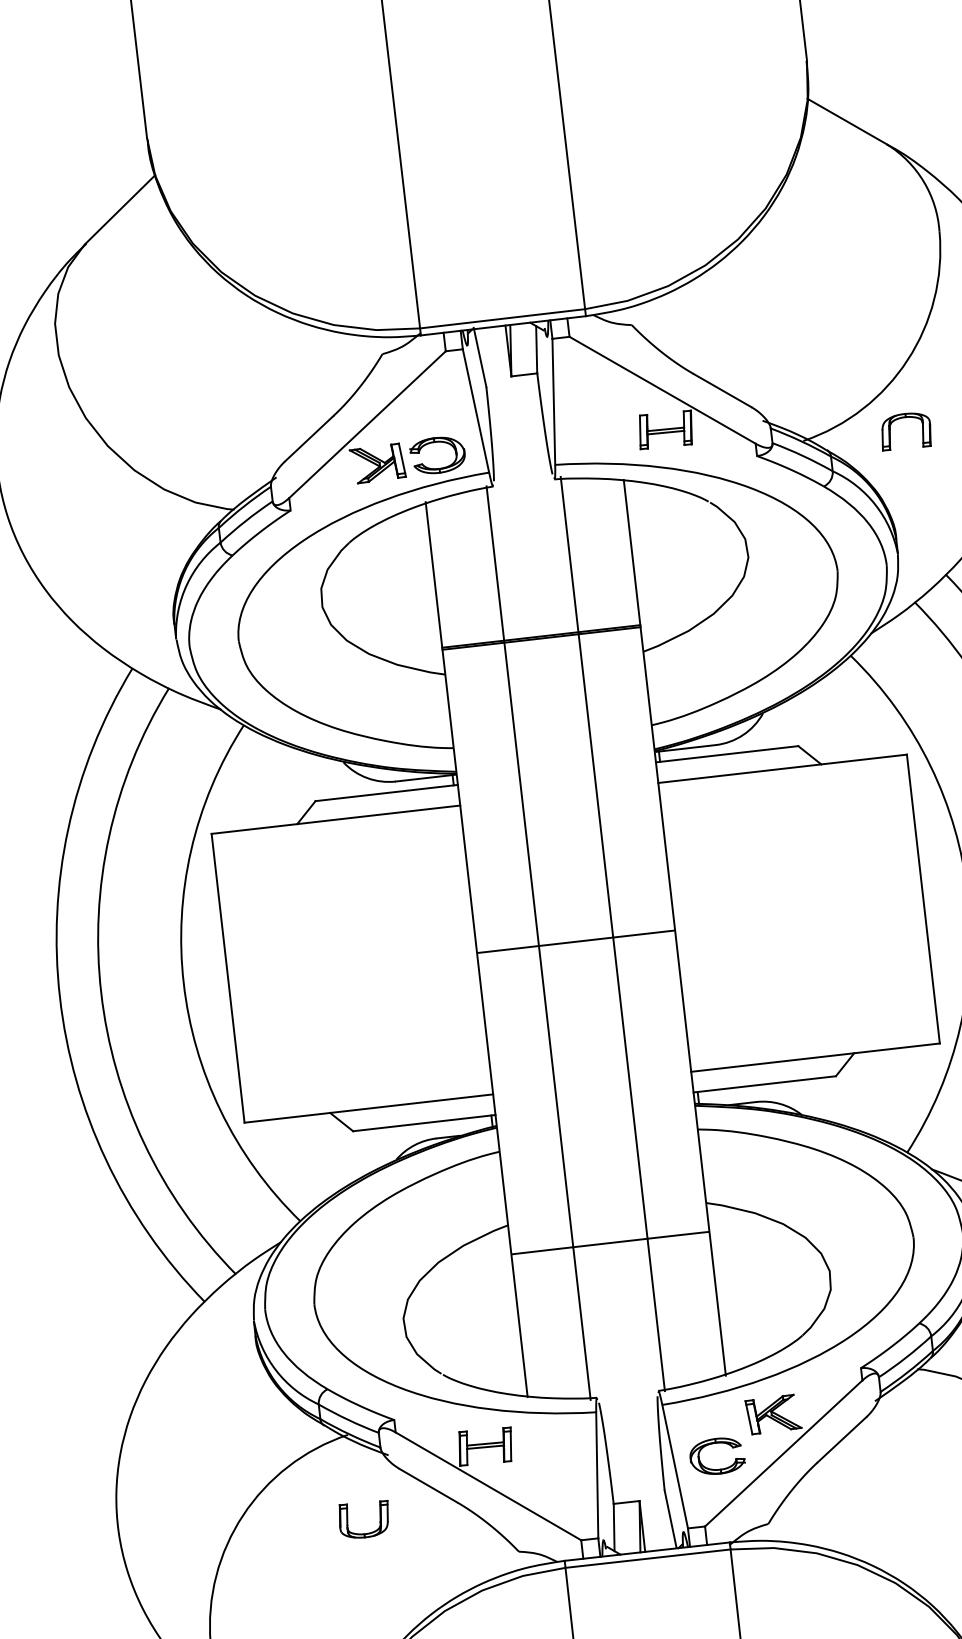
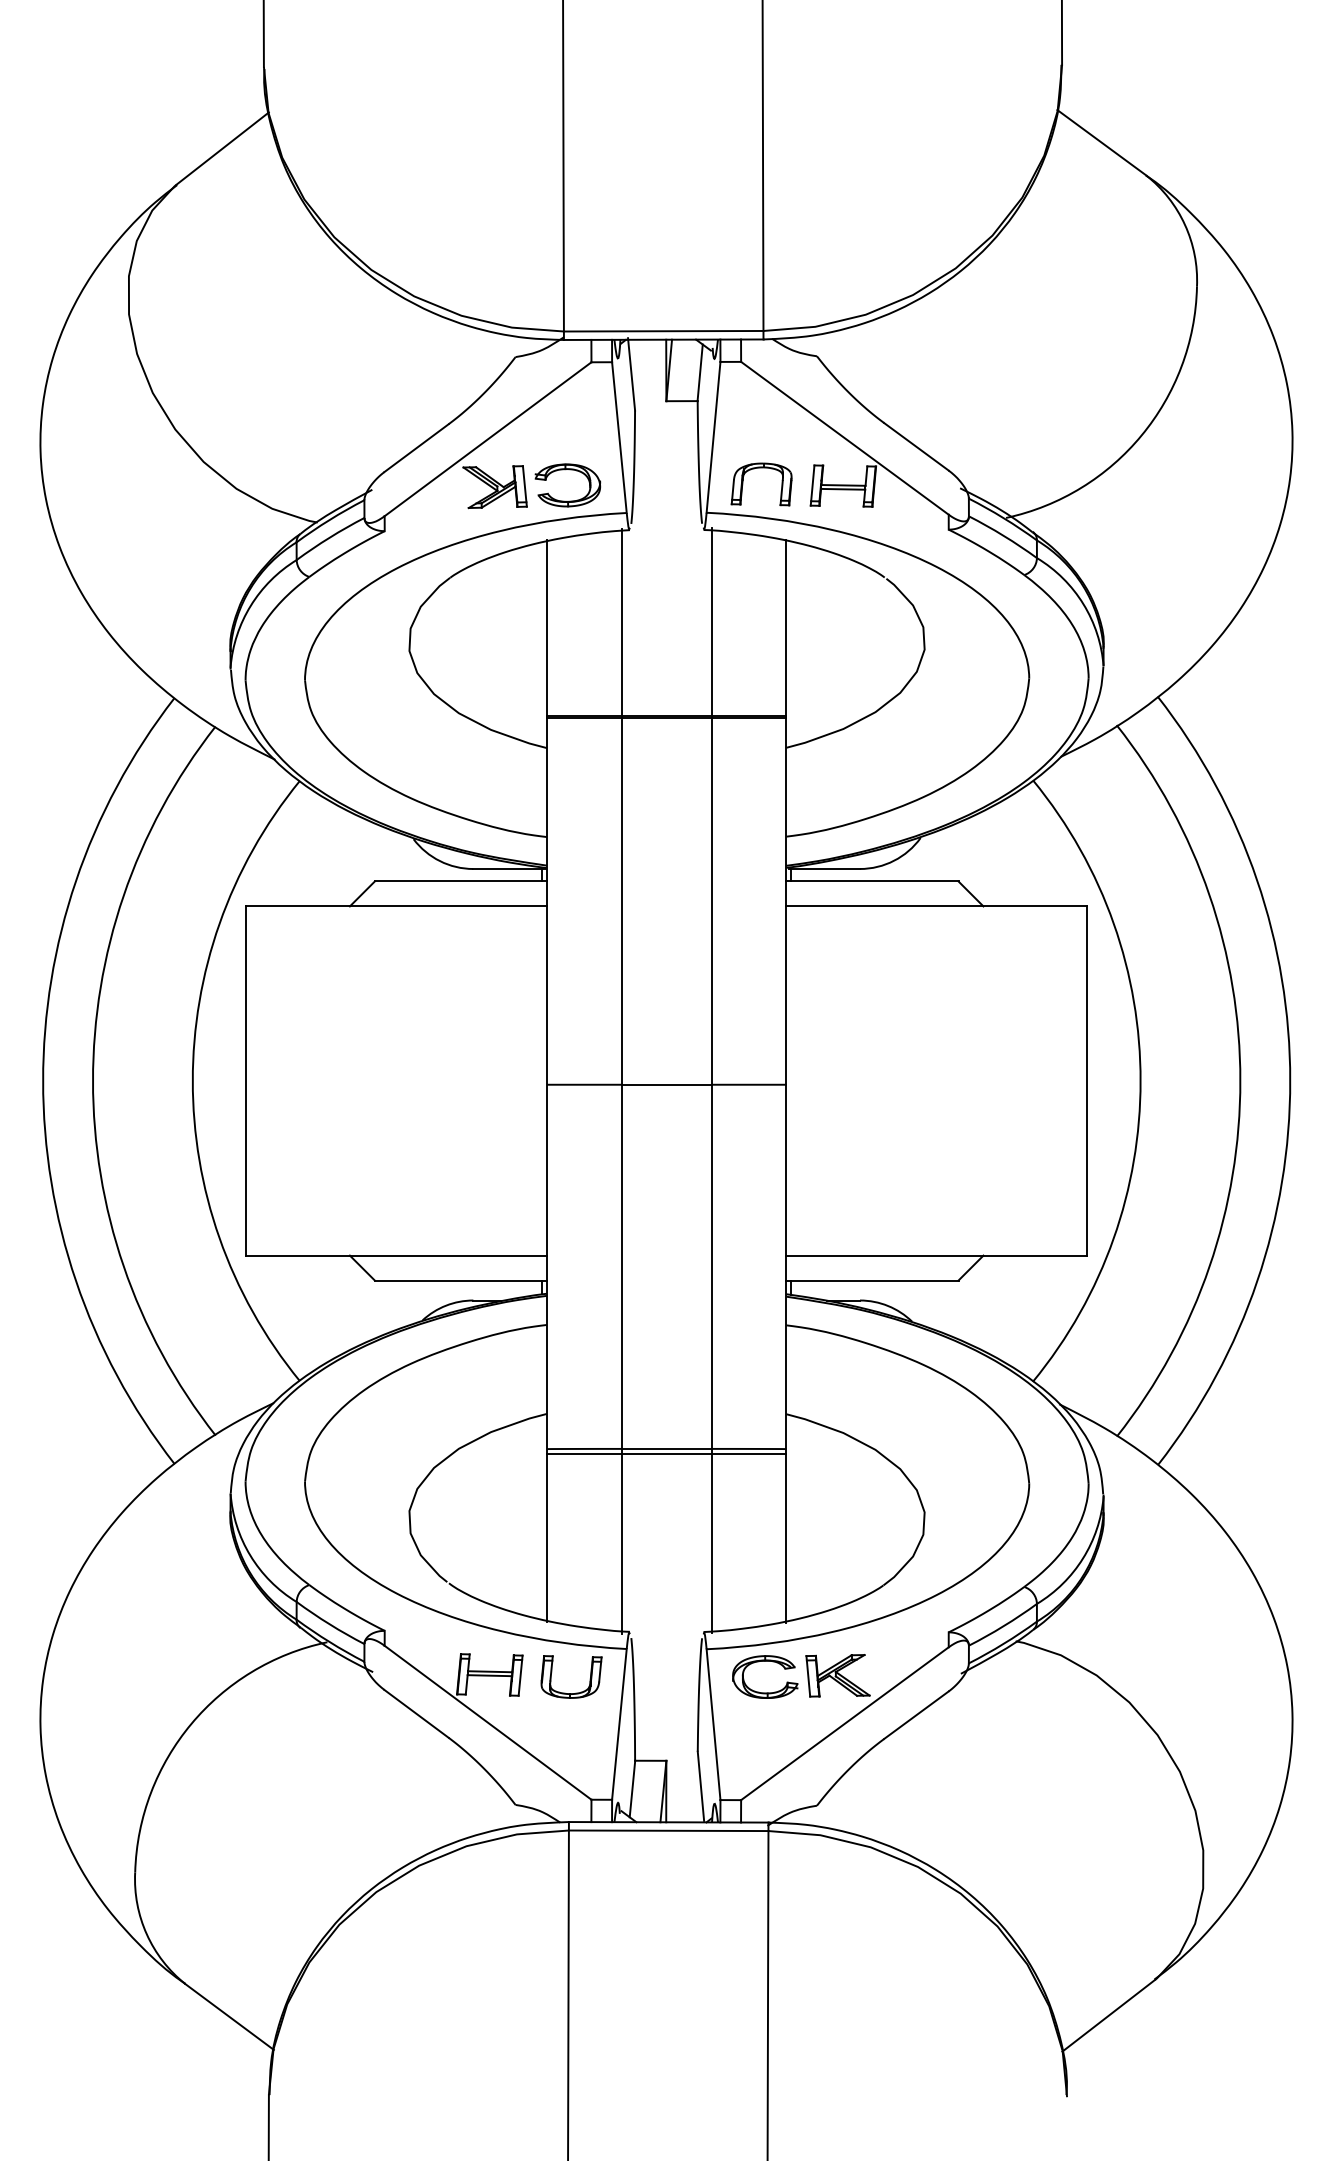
part: (904, 418) -> (761, 468), moved
line: (610, 1246) -> (666, 1453), added
part: (716, 1443) -> (765, 1661), moved
part: (369, 1532) -> (575, 1692), moved

